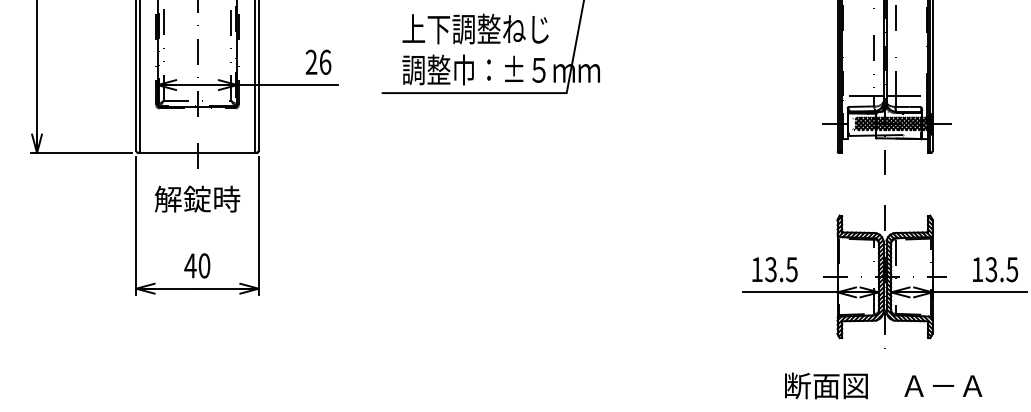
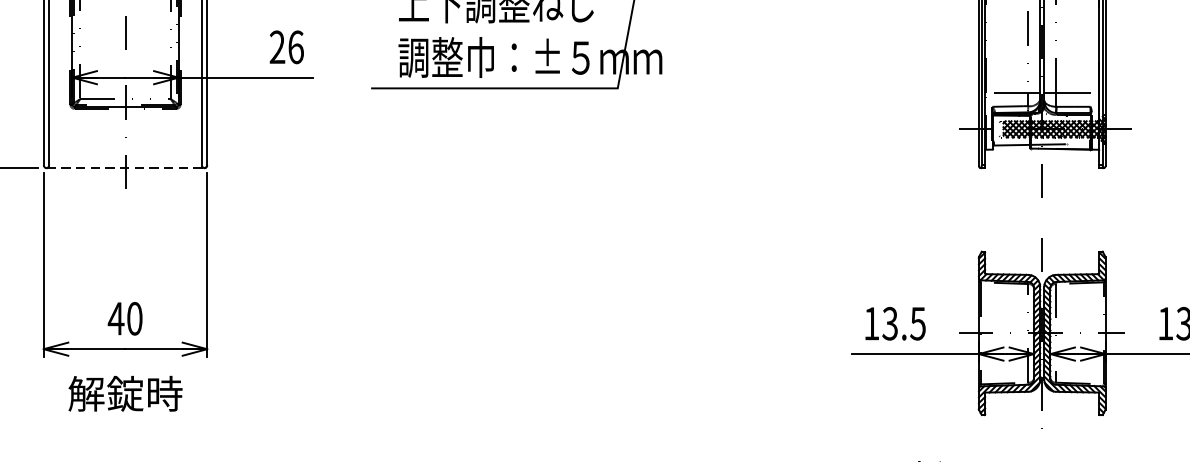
line: (198, 152) -> (126, 167), solid -> dashed
text: (197, 198) -> (125, 392), moved

